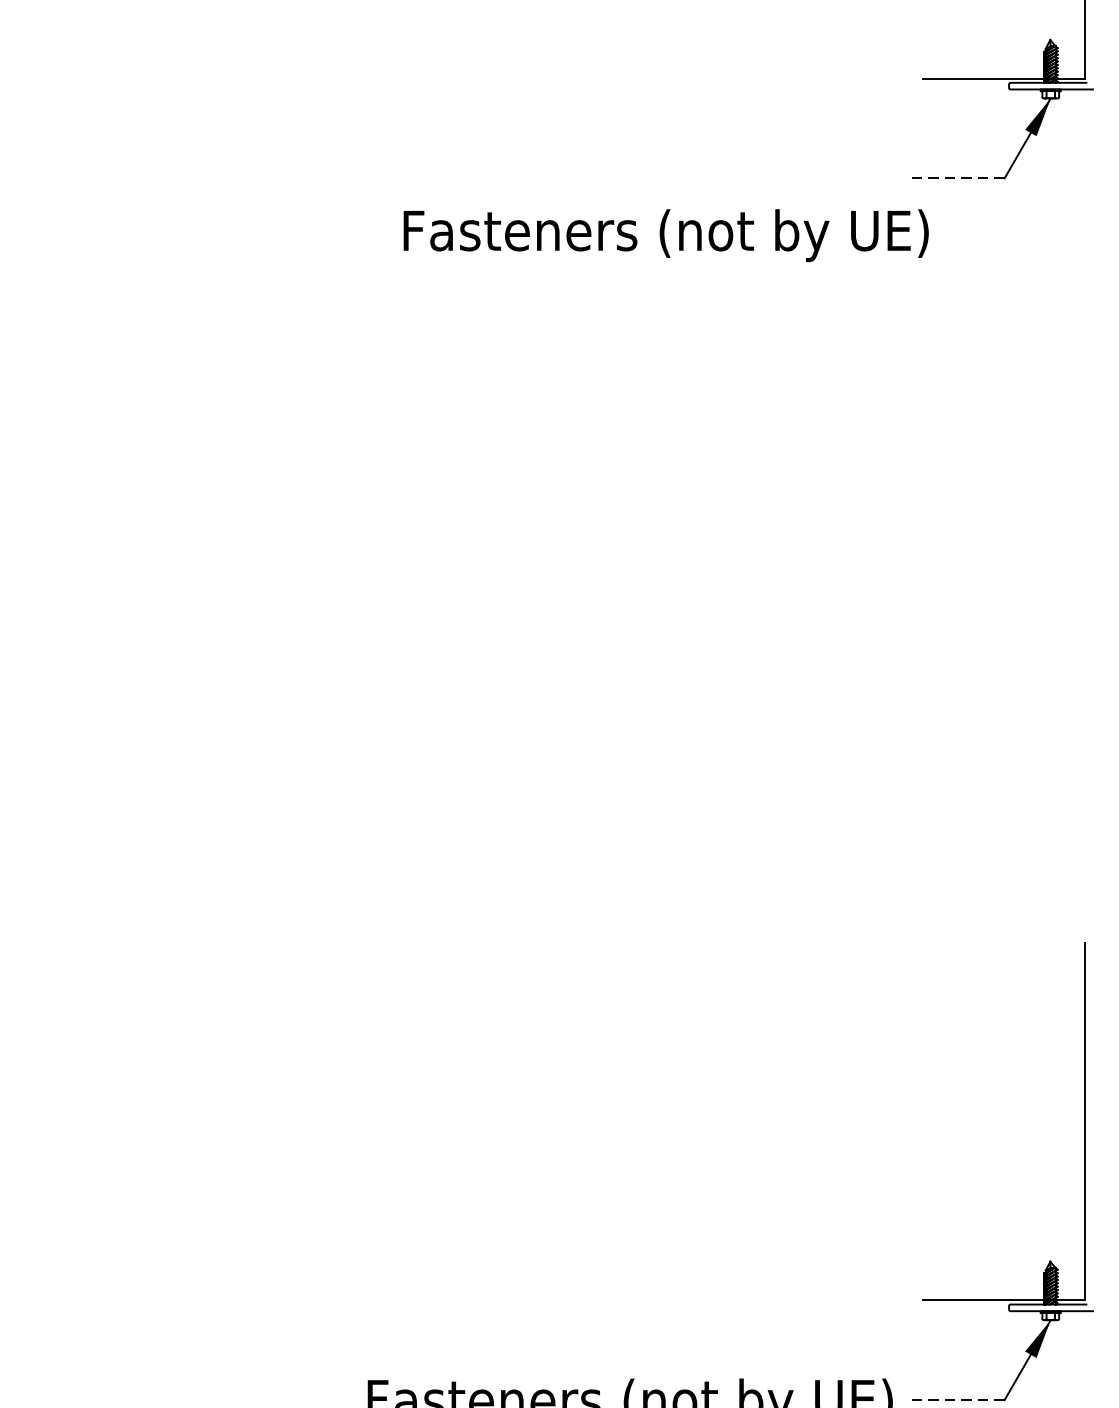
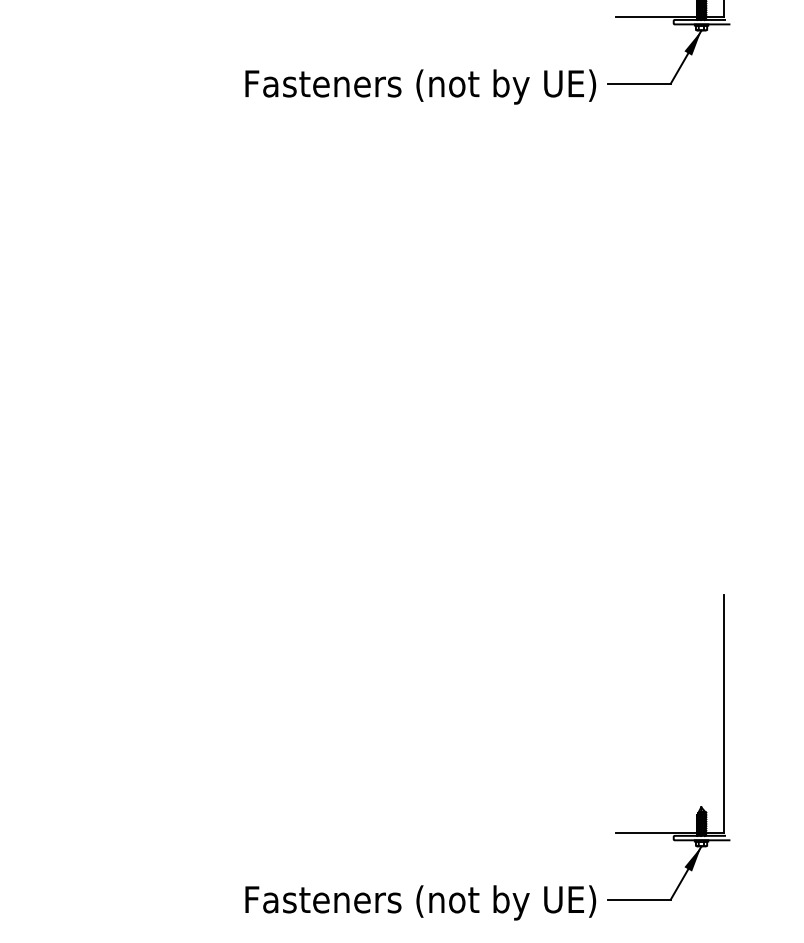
line: (956, 177) -> (638, 83), dashed -> solid
text: (665, 234) -> (420, 86), moved
line: (956, 1399) -> (638, 899), dashed -> solid

